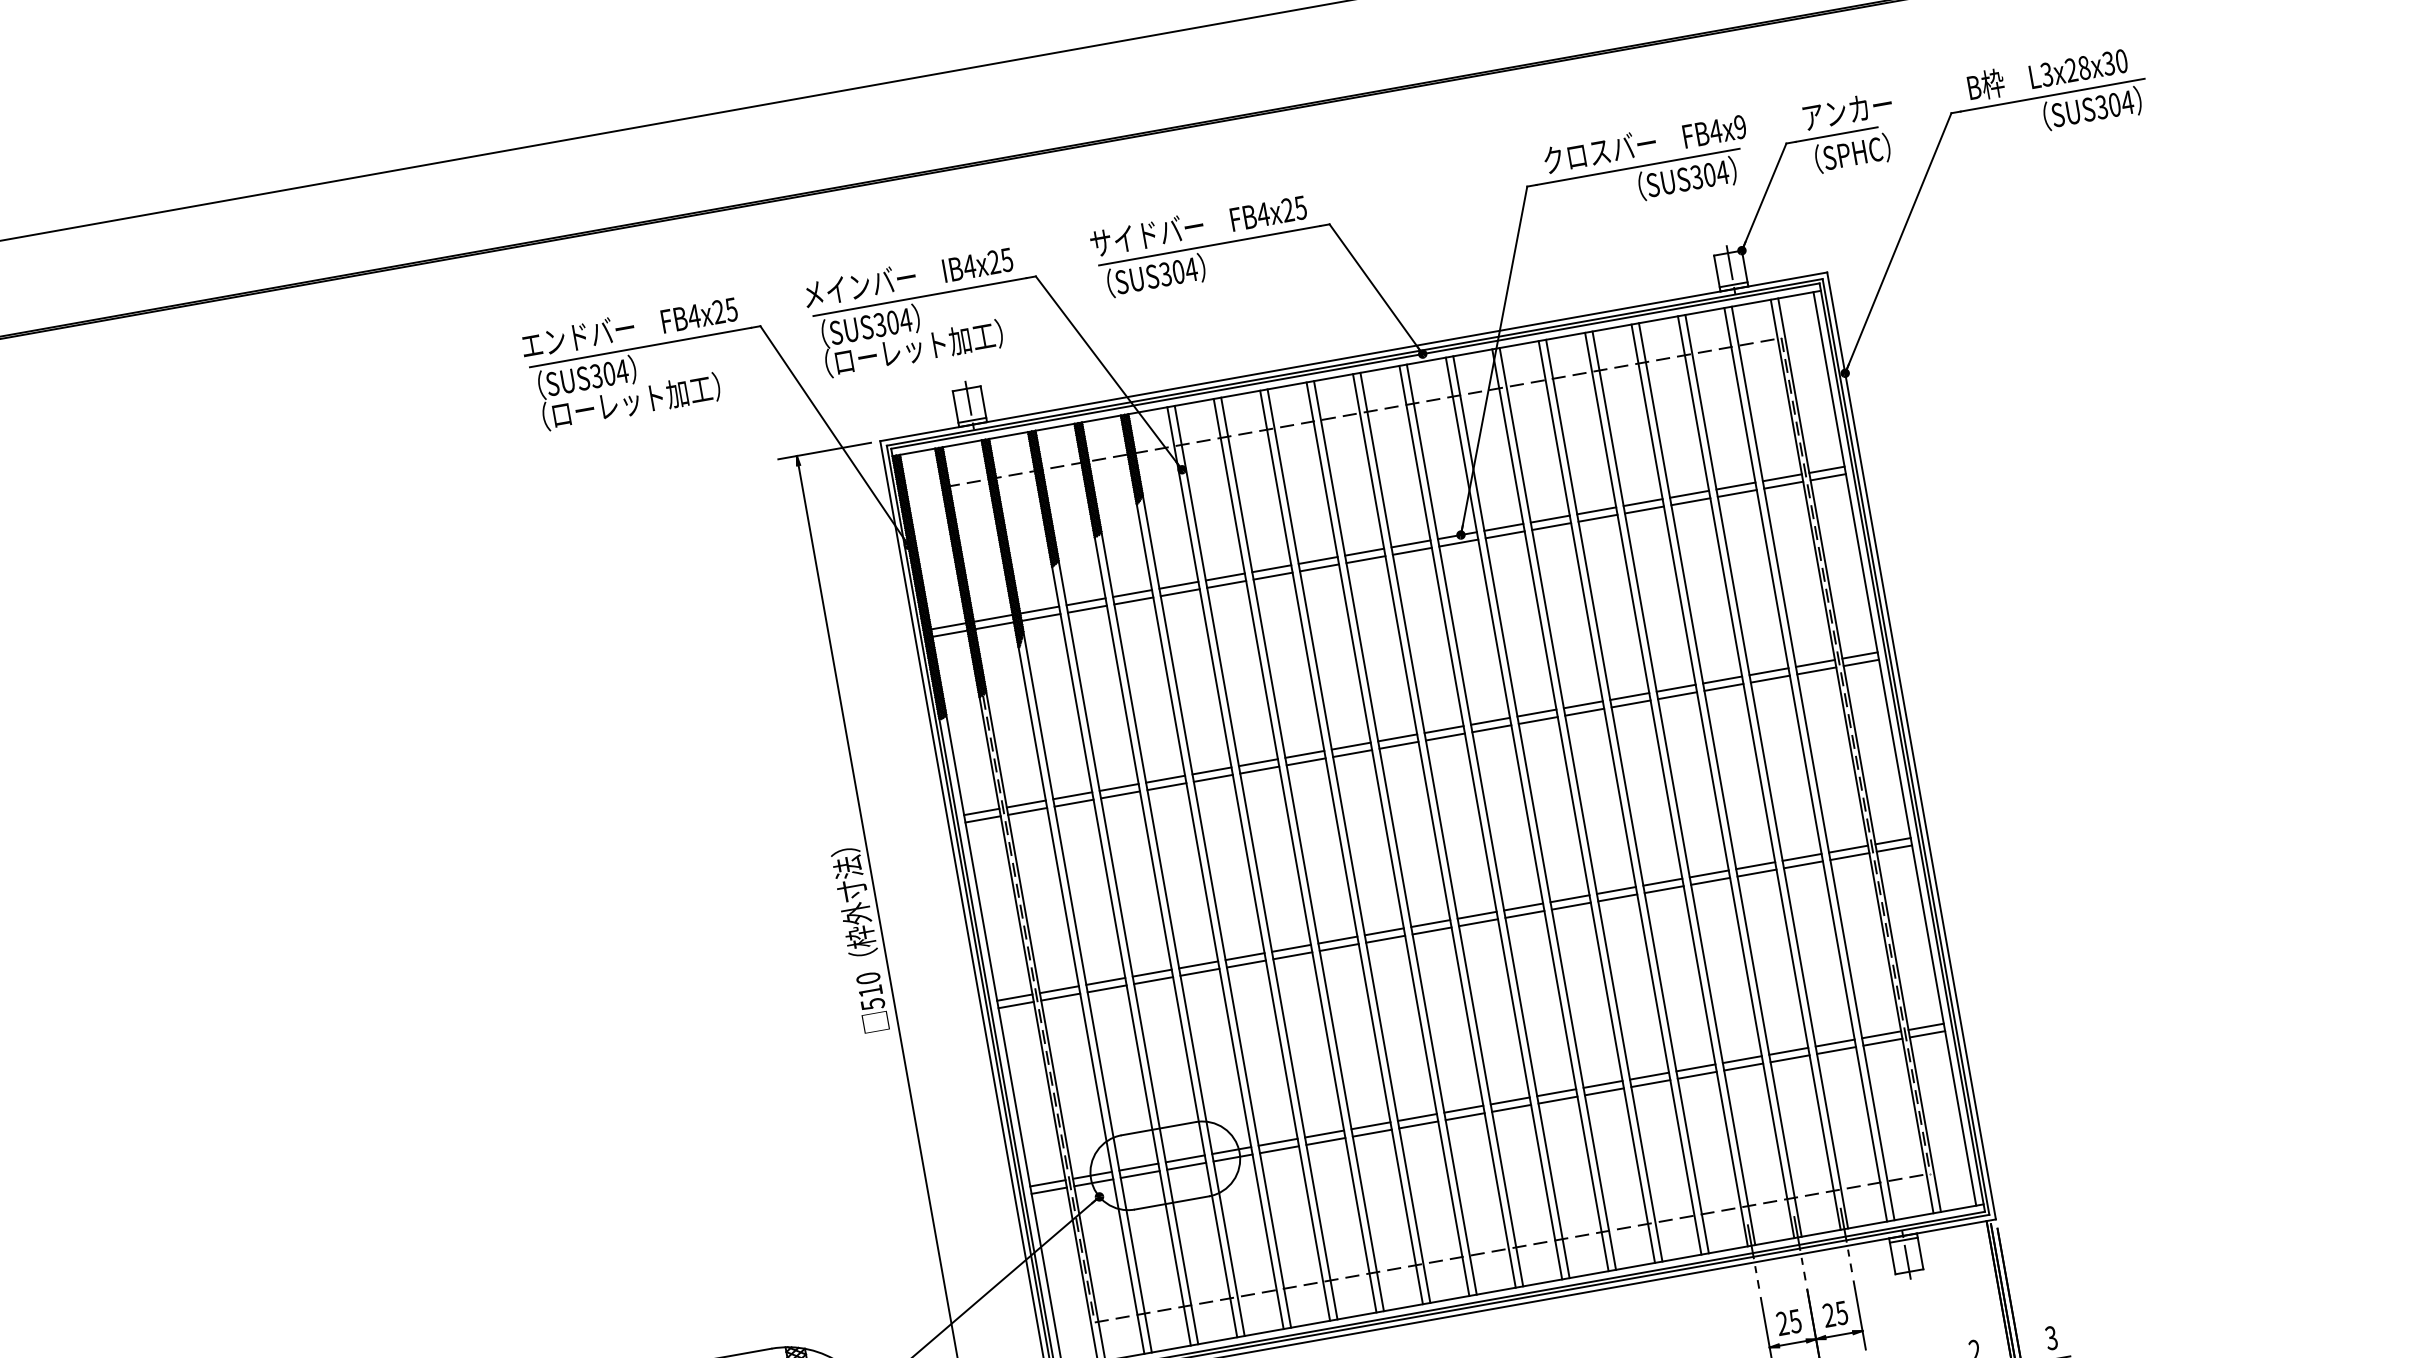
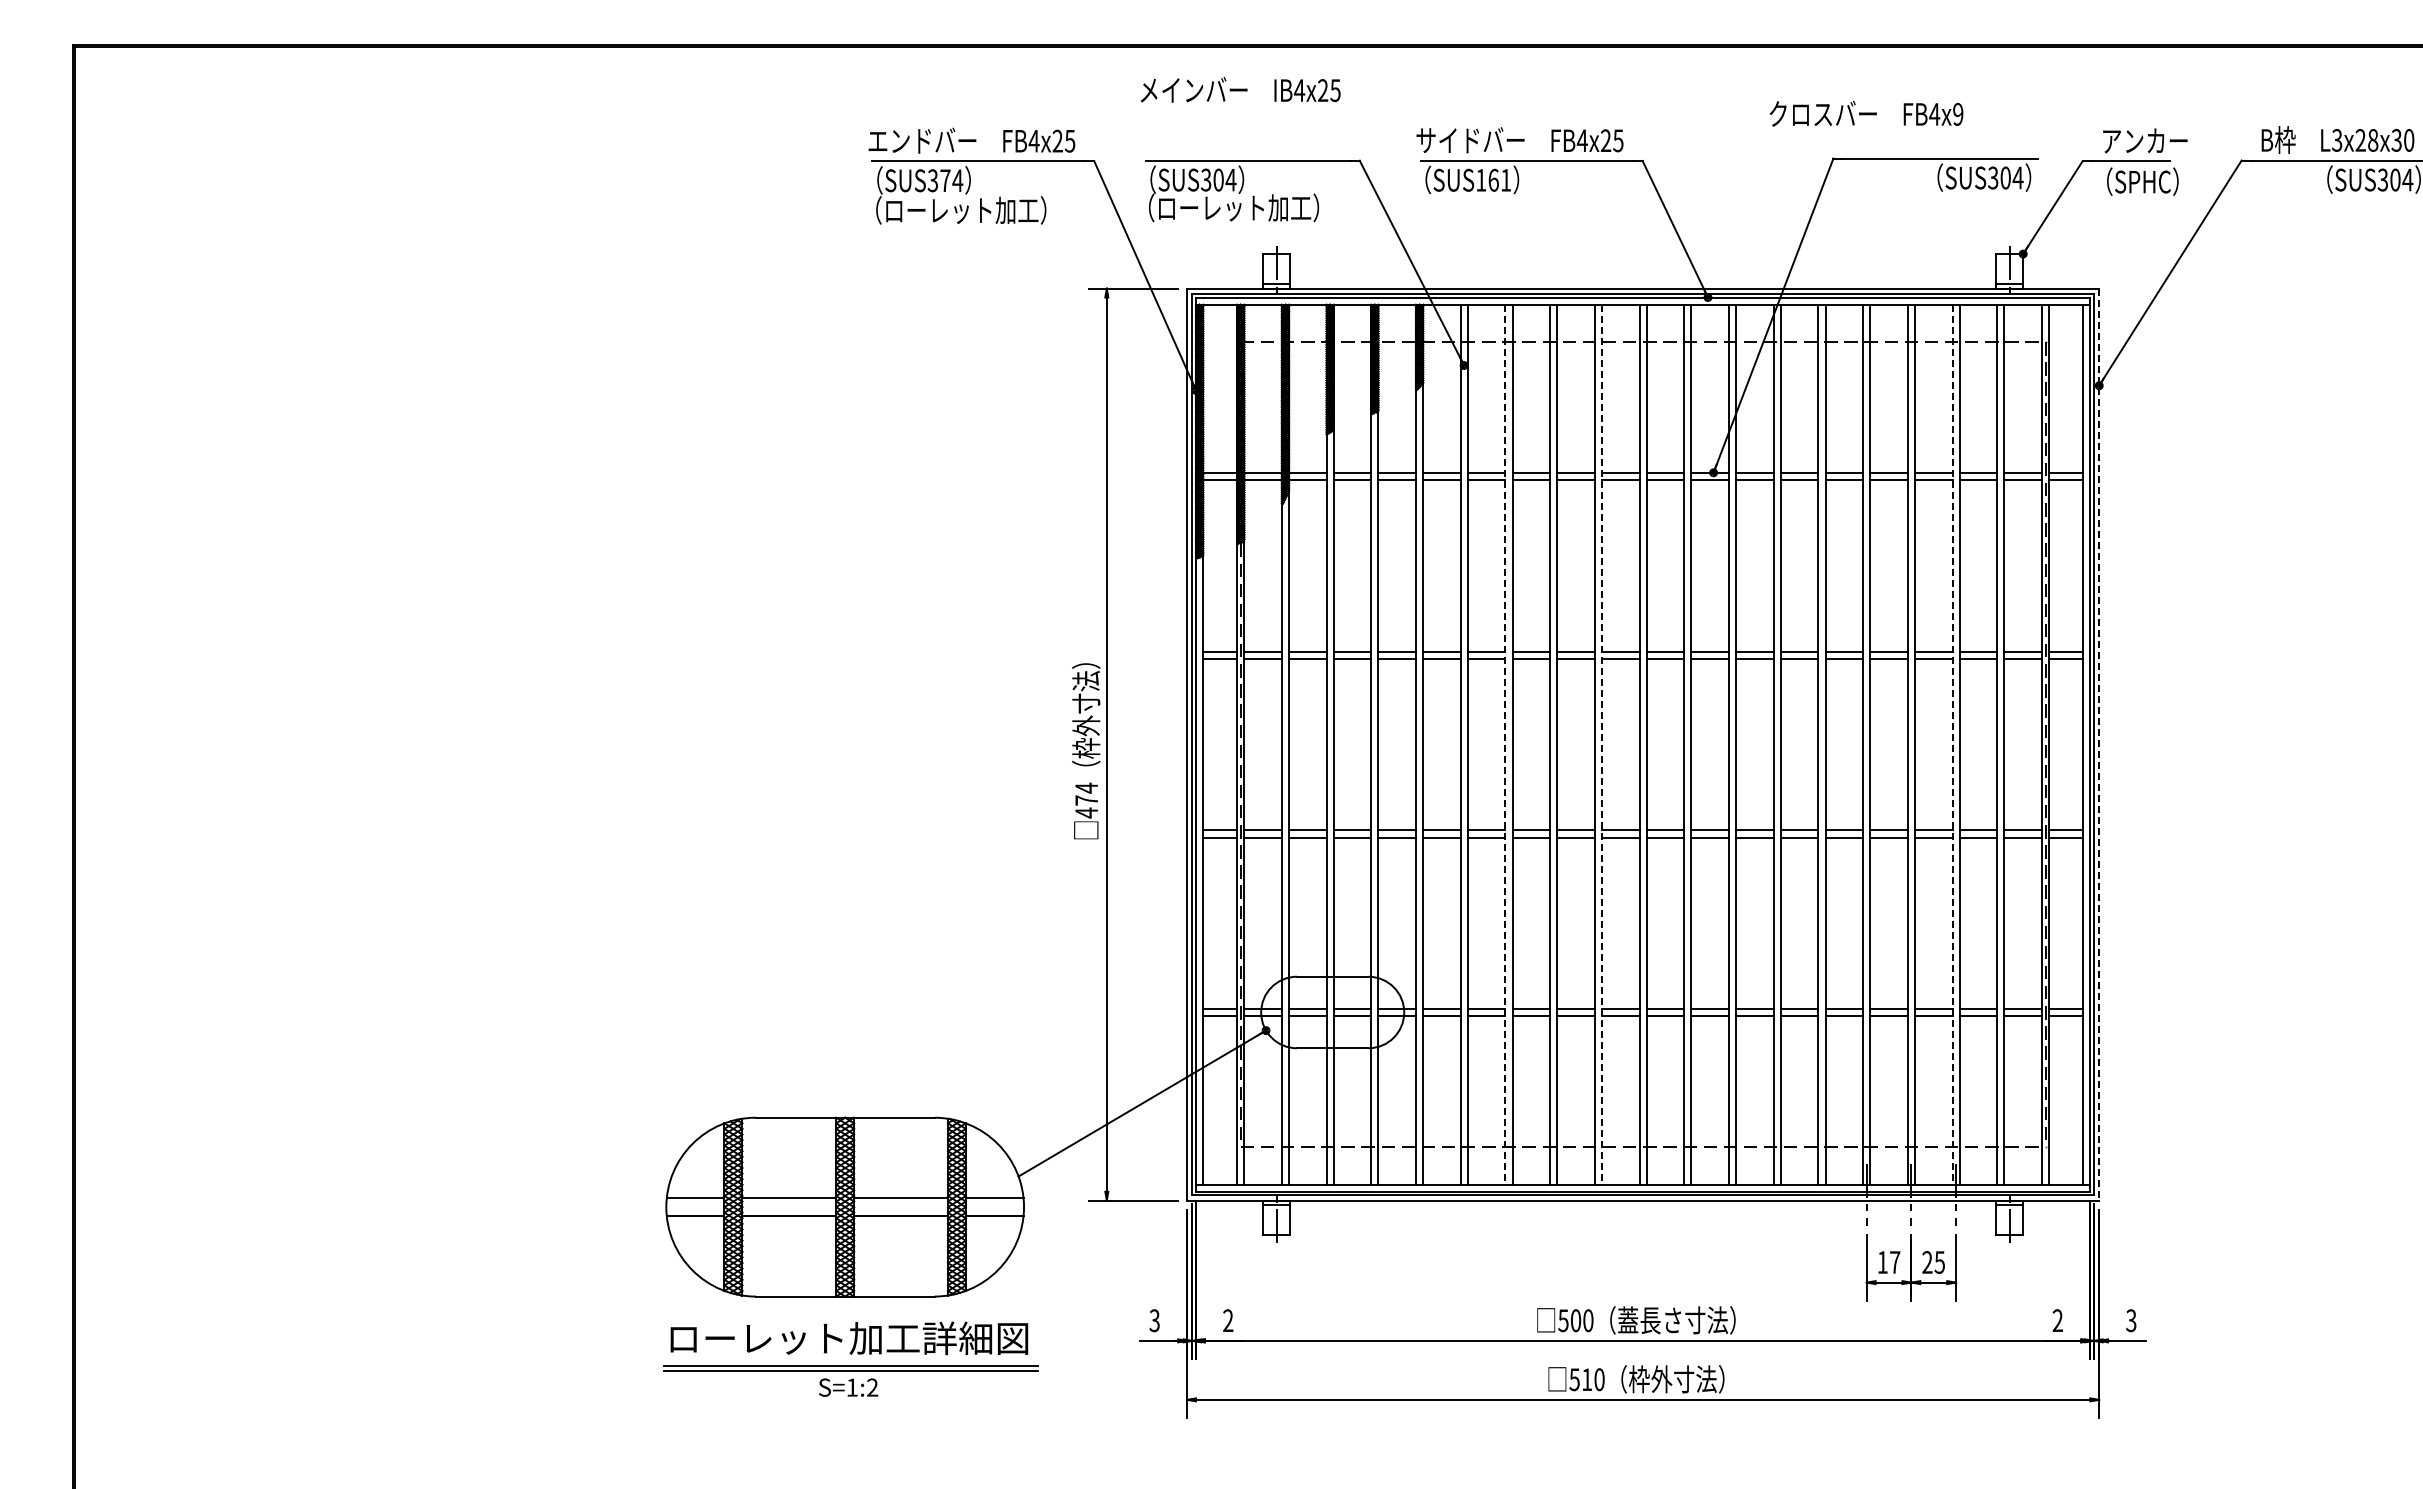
text: (1644, 143) -> (1866, 113), moved
text: (1178, 271) -> (1493, 179), SUS304 -> SUS161
text: (908, 276) -> (1240, 89), moved
text: (609, 373) -> (945, 180), SUS304 -> SUS374
line: (1912, 746) -> (2099, 745), solid -> dashed
line: (1759, 772) -> (1952, 744), solid -> dashed
line: (1395, 837) -> (1602, 744), solid -> dashed
line: (1295, 855) -> (1505, 744), solid -> dashed
text: (870, 991) -> (1086, 800), 510 -> 474
text: (1788, 1322) -> (1888, 1262), 25 -> 17

